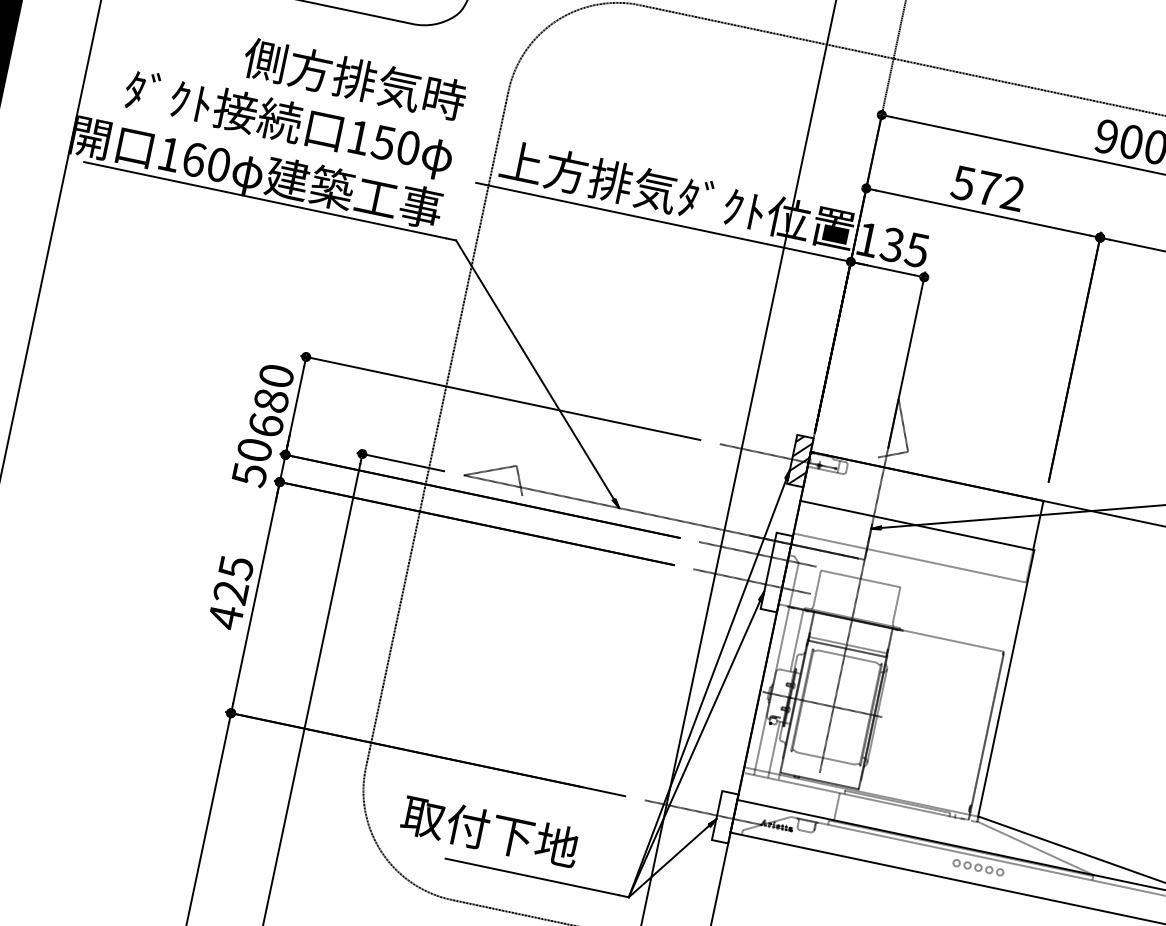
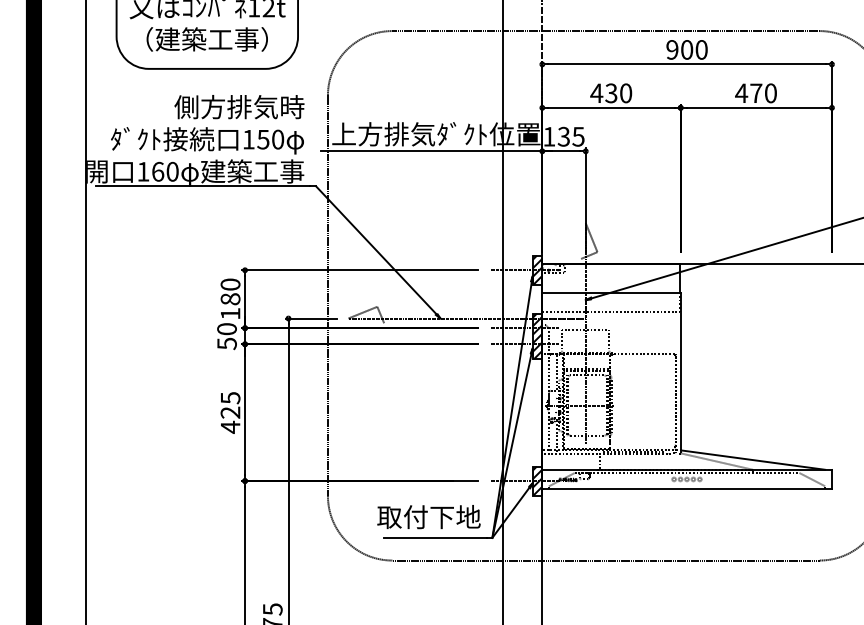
text: (988, 188) -> (611, 93), 572 -> 430
text: (266, 424) -> (230, 313), 680 -> 180
hatch: (777, 571) -> (537, 335), added
hatch: (725, 816) -> (537, 480), added
text: (489, 831) -> (428, 517), moved

